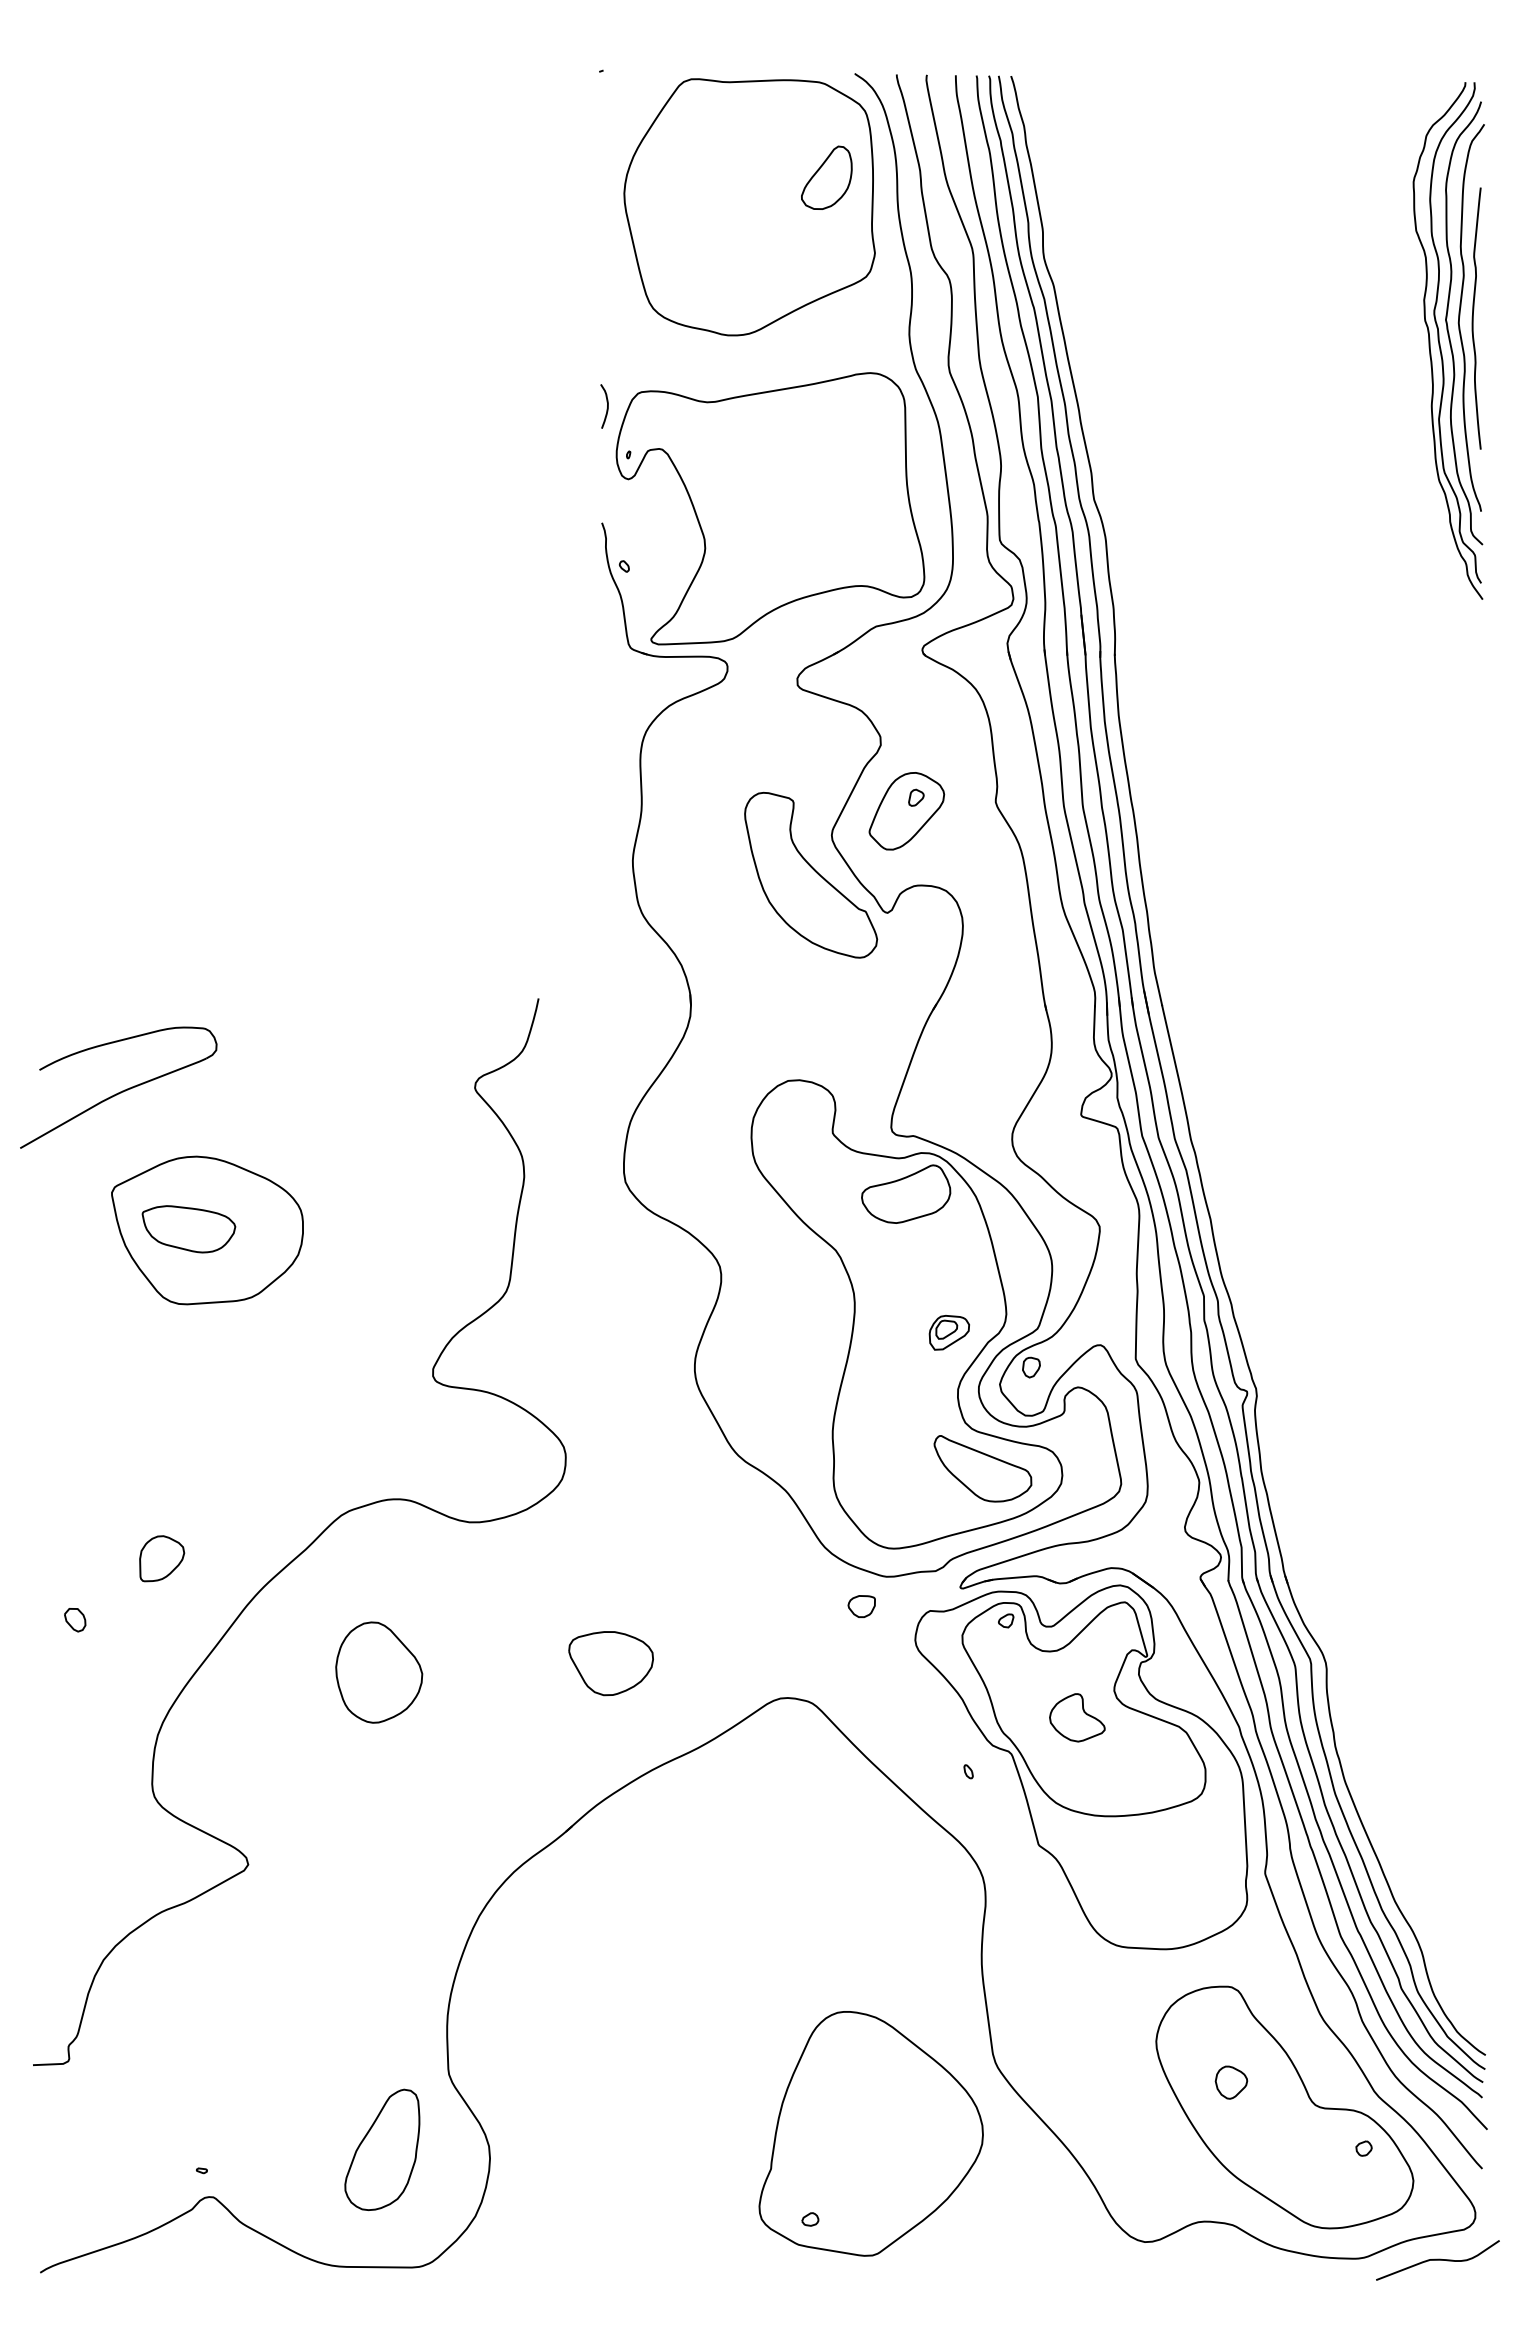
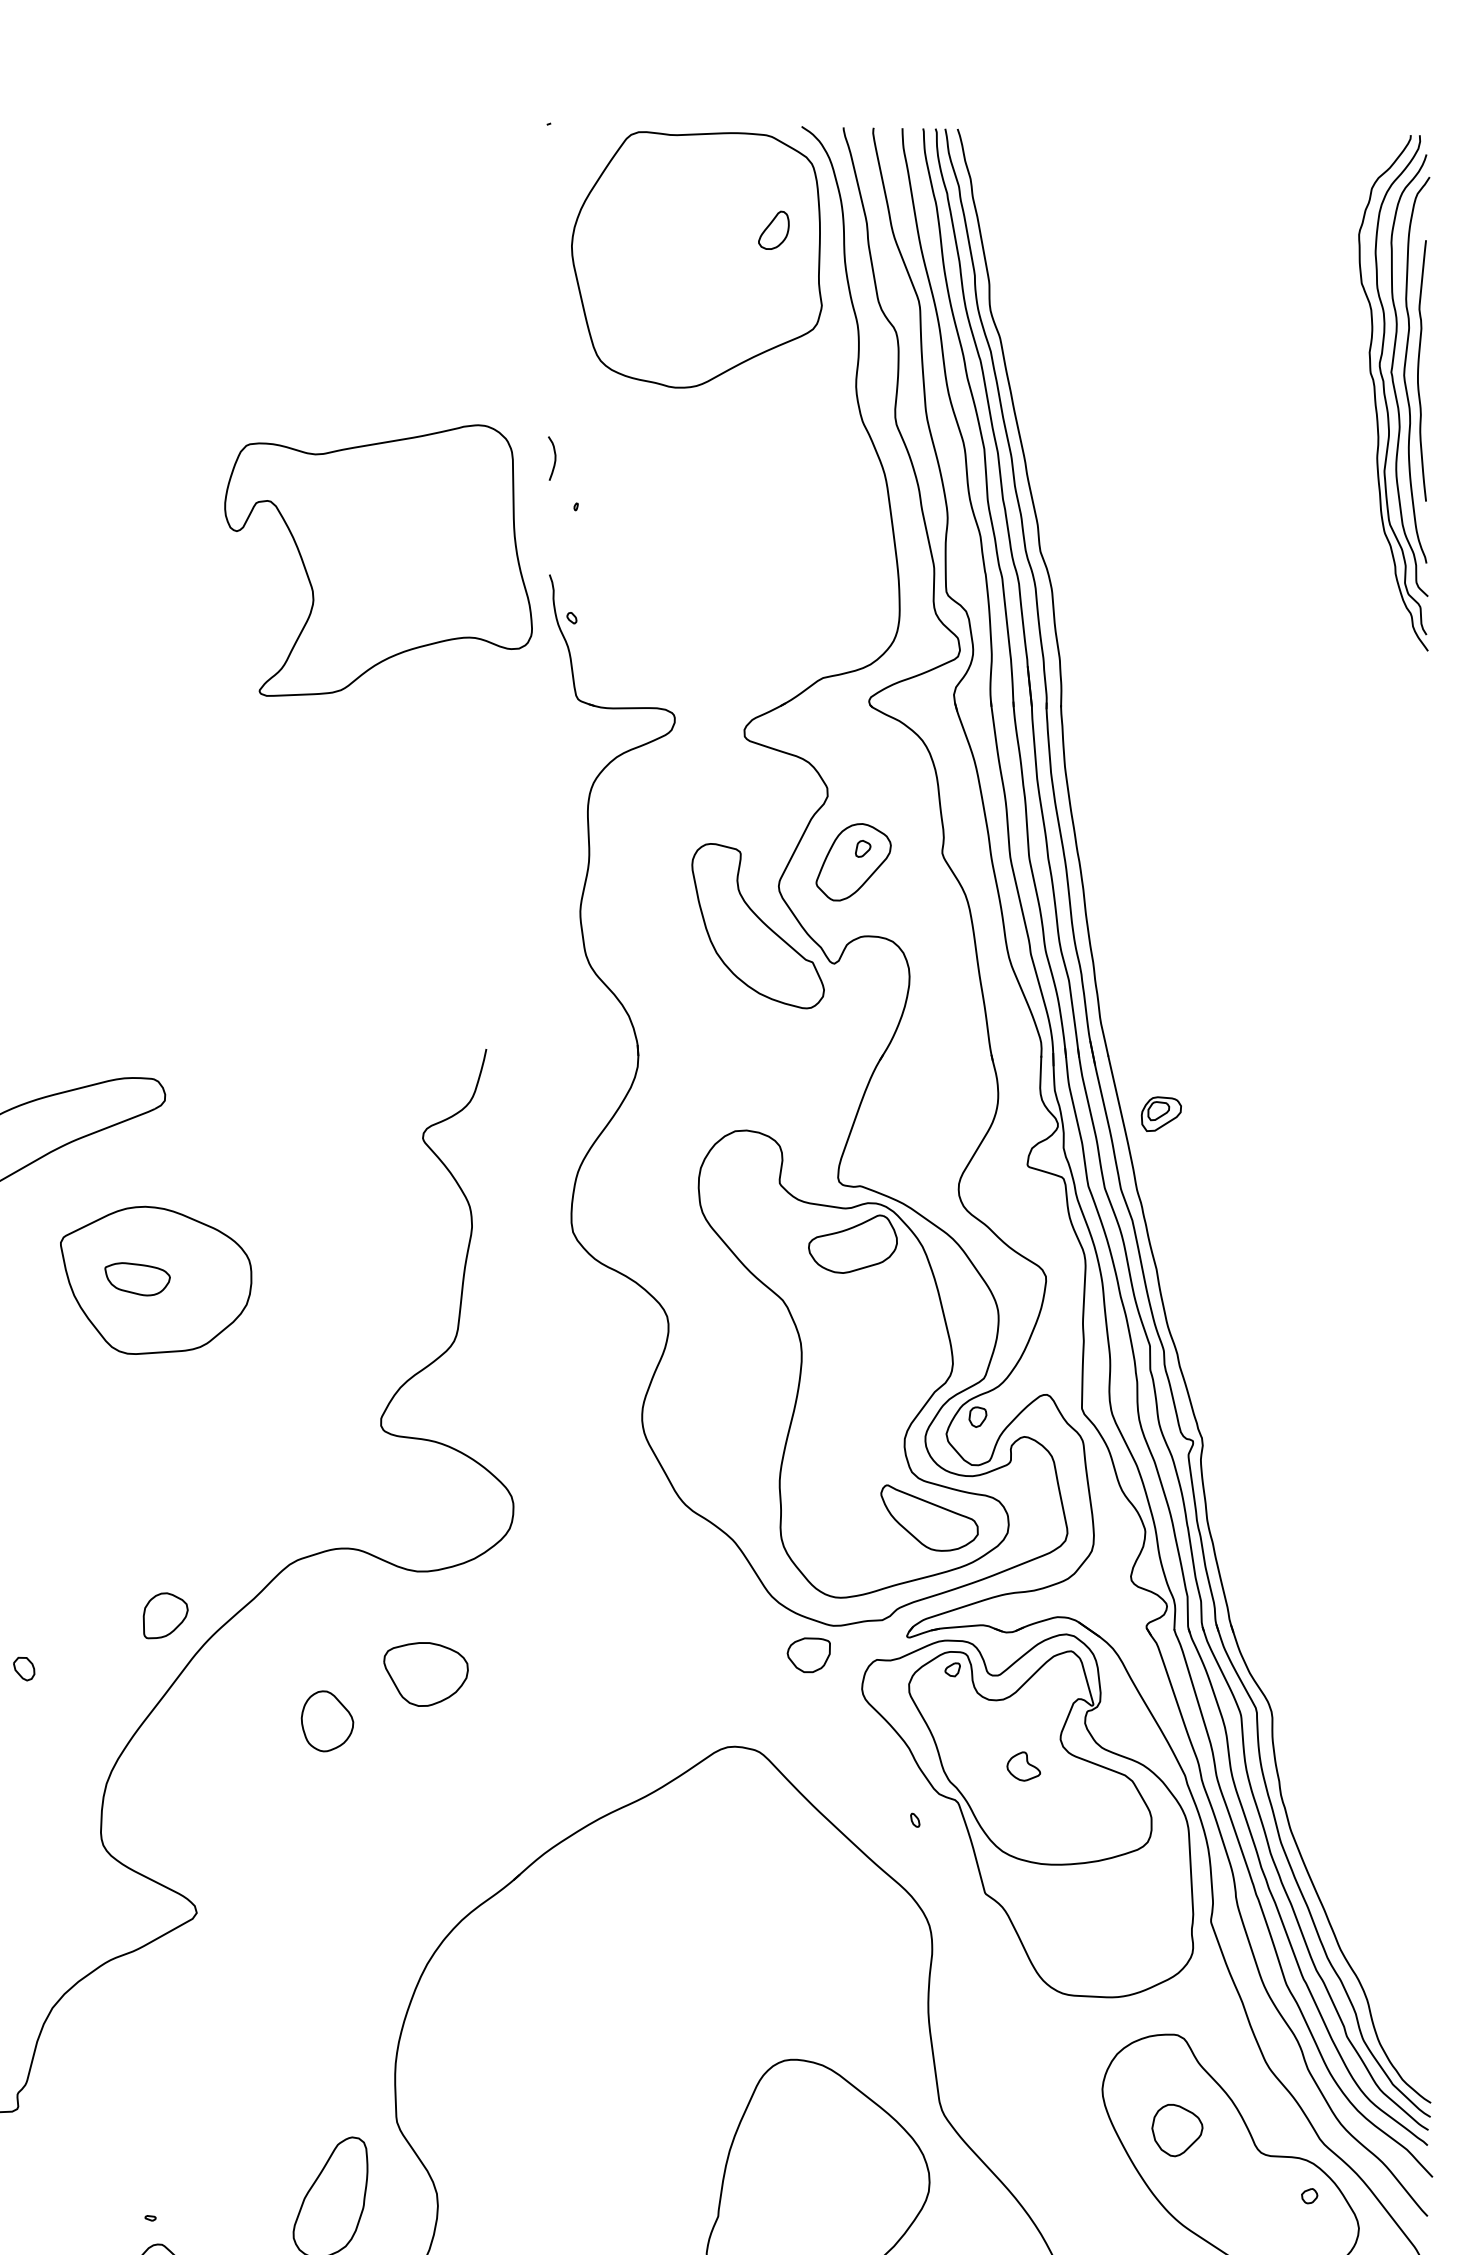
part: (826, 177) -> (773, 230), size x0.6
part: (770, 508) -> (378, 560), moved
part: (188, 1229) -> (137, 1279), size x0.7
part: (948, 1332) -> (1160, 1113), moved
part: (162, 1558) -> (166, 1615), moved
part: (861, 1606) -> (808, 1655), size x1.6
part: (610, 1663) -> (425, 1674), moved
part: (379, 1672) -> (327, 1721), size x0.6
part: (1077, 1717) -> (1023, 1766), size x0.6
part: (1231, 2082) -> (1177, 2130), size x1.6

